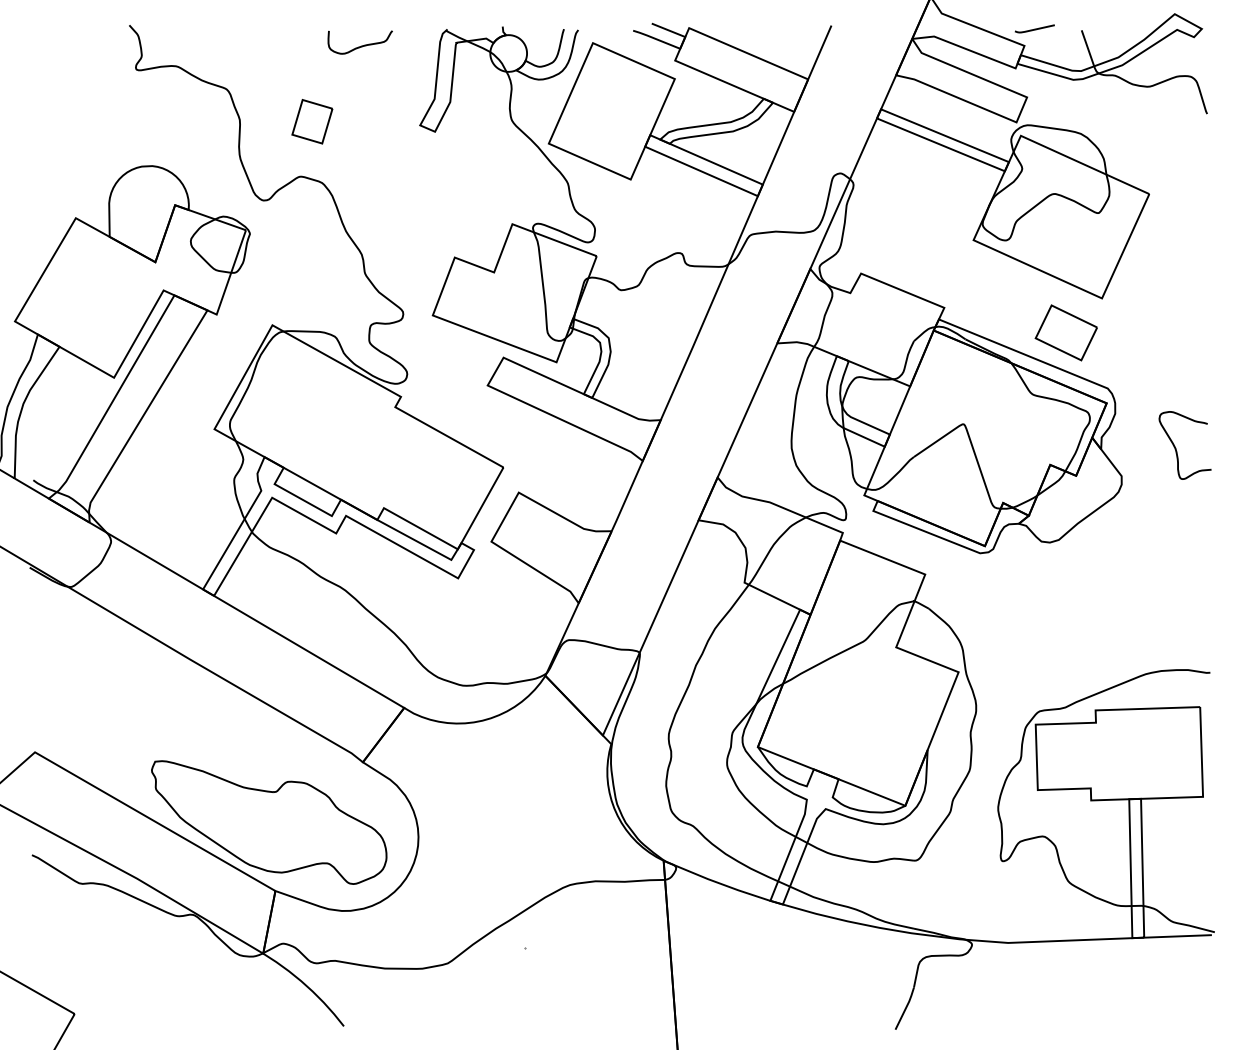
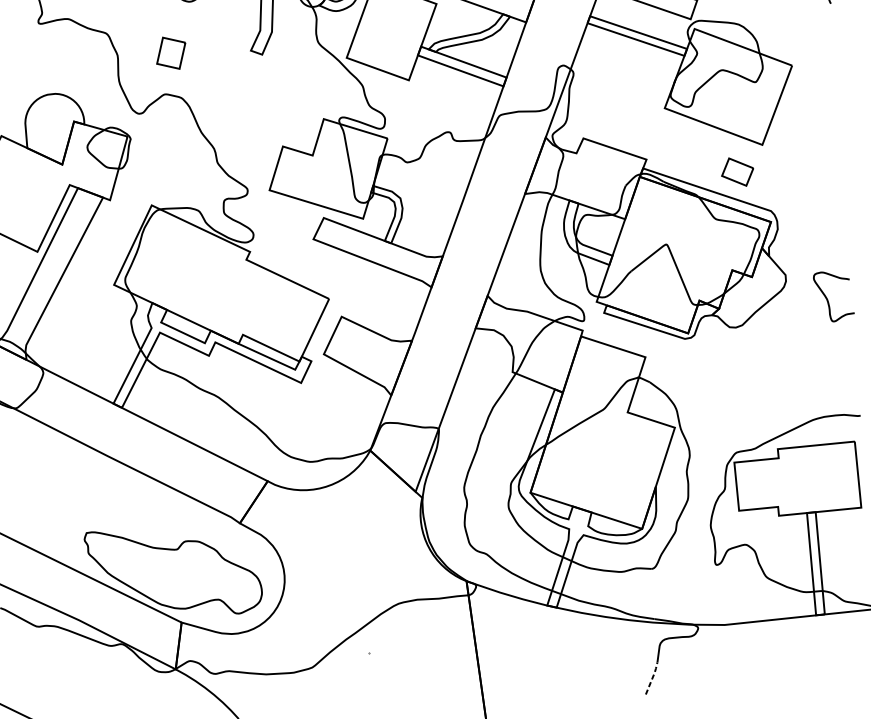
part: (1065, 332) -> (737, 171), size x0.7
curve: (1176, 448) -> (827, 299), moved
line: (906, 1007) -> (652, 677), solid -> dashed

